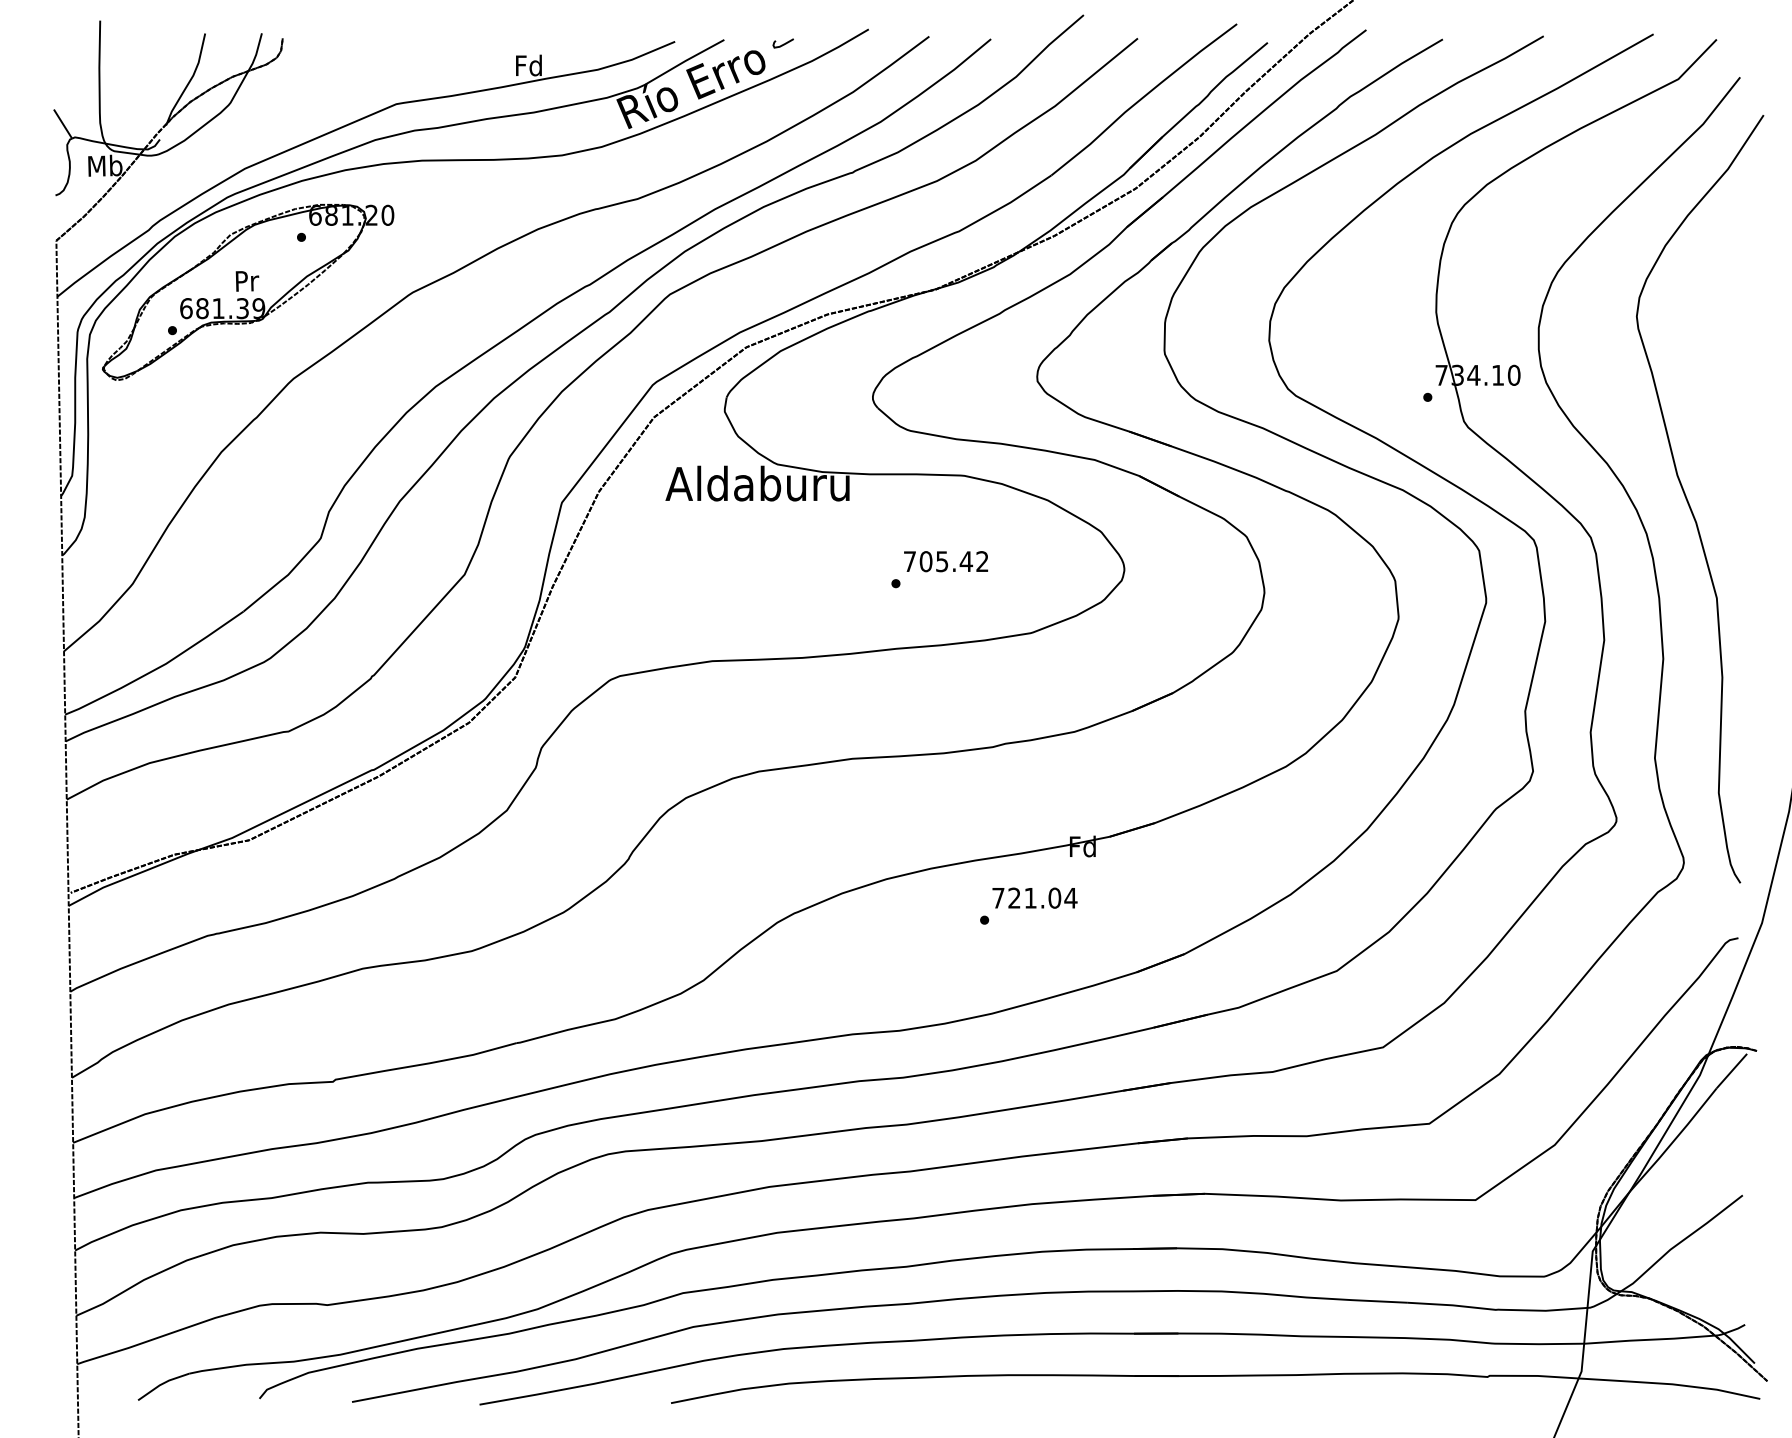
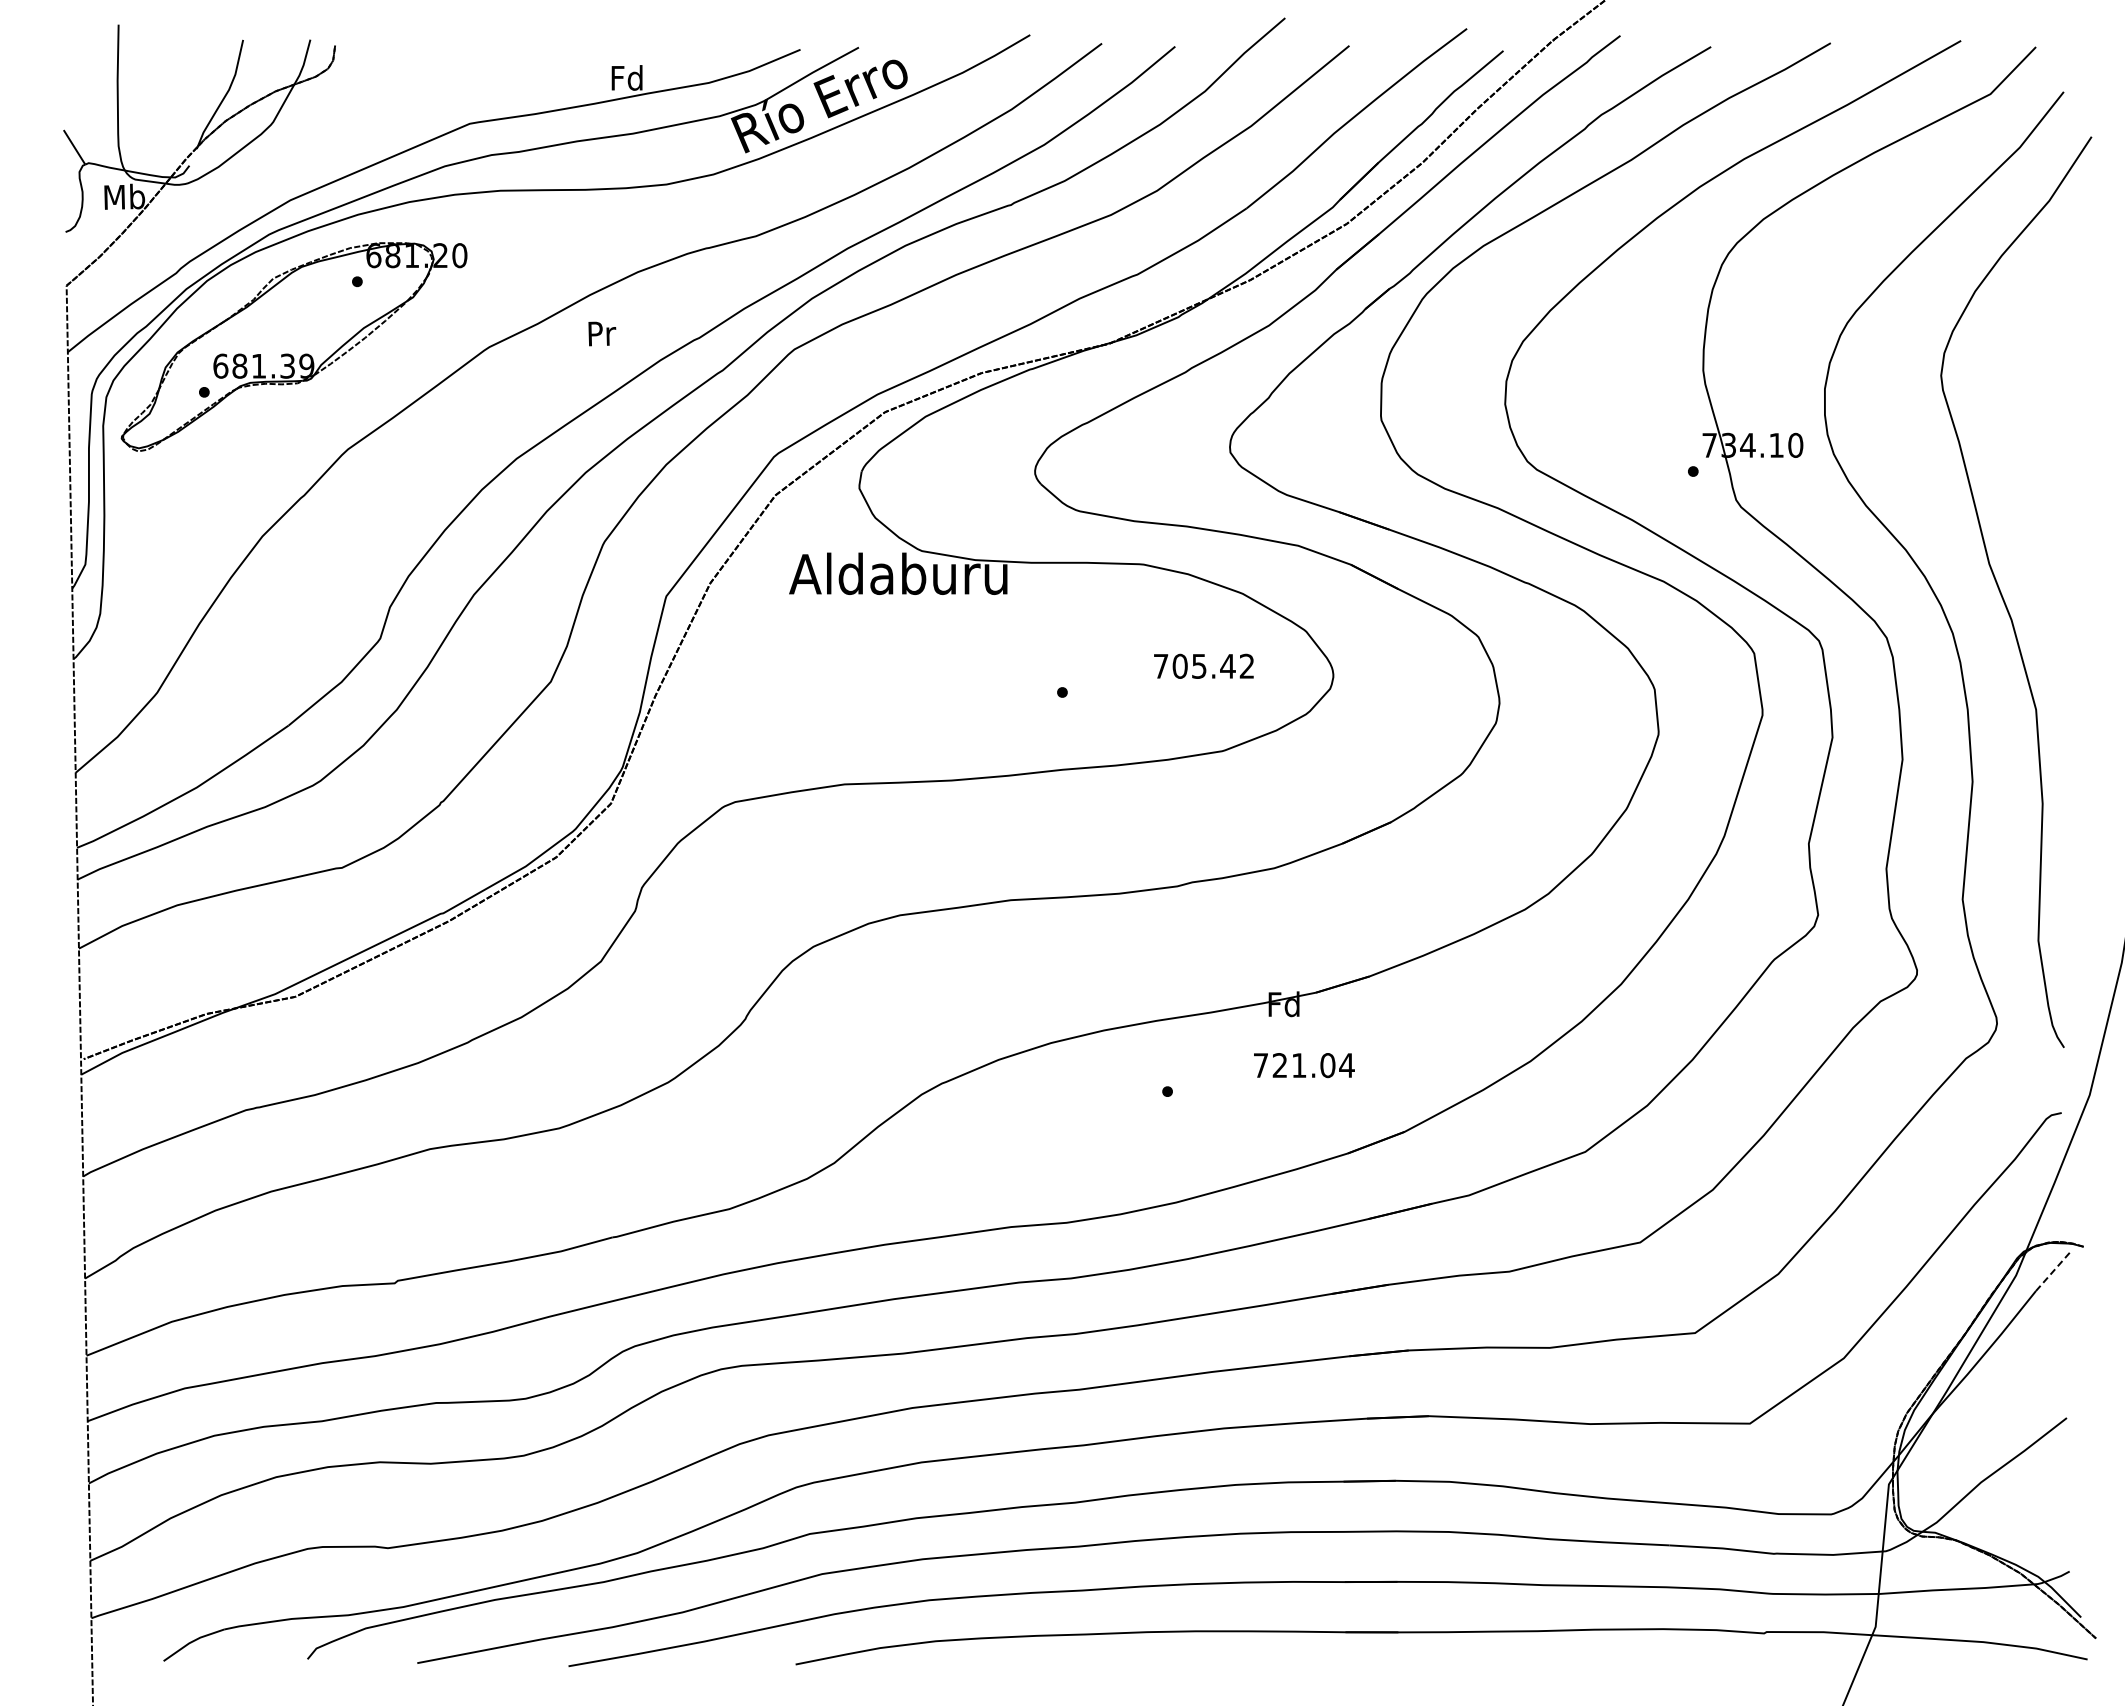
curve: (783, 44) -> (928, 52), removed
text: (247, 281) -> (602, 333), moved
text: (945, 560) -> (1203, 665), moved
text: (1035, 898) -> (1304, 1065), moved
line: (1732, 1070) -> (2054, 1270), solid -> dashed

